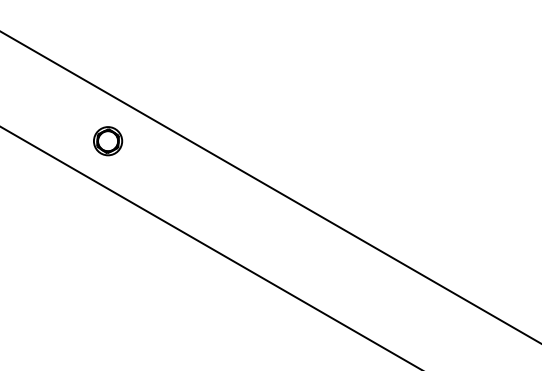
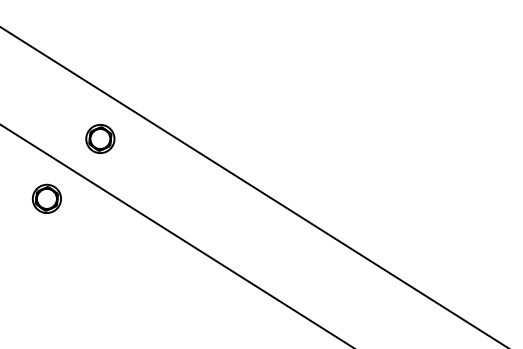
part: (57, 203) -> (47, 199), added

